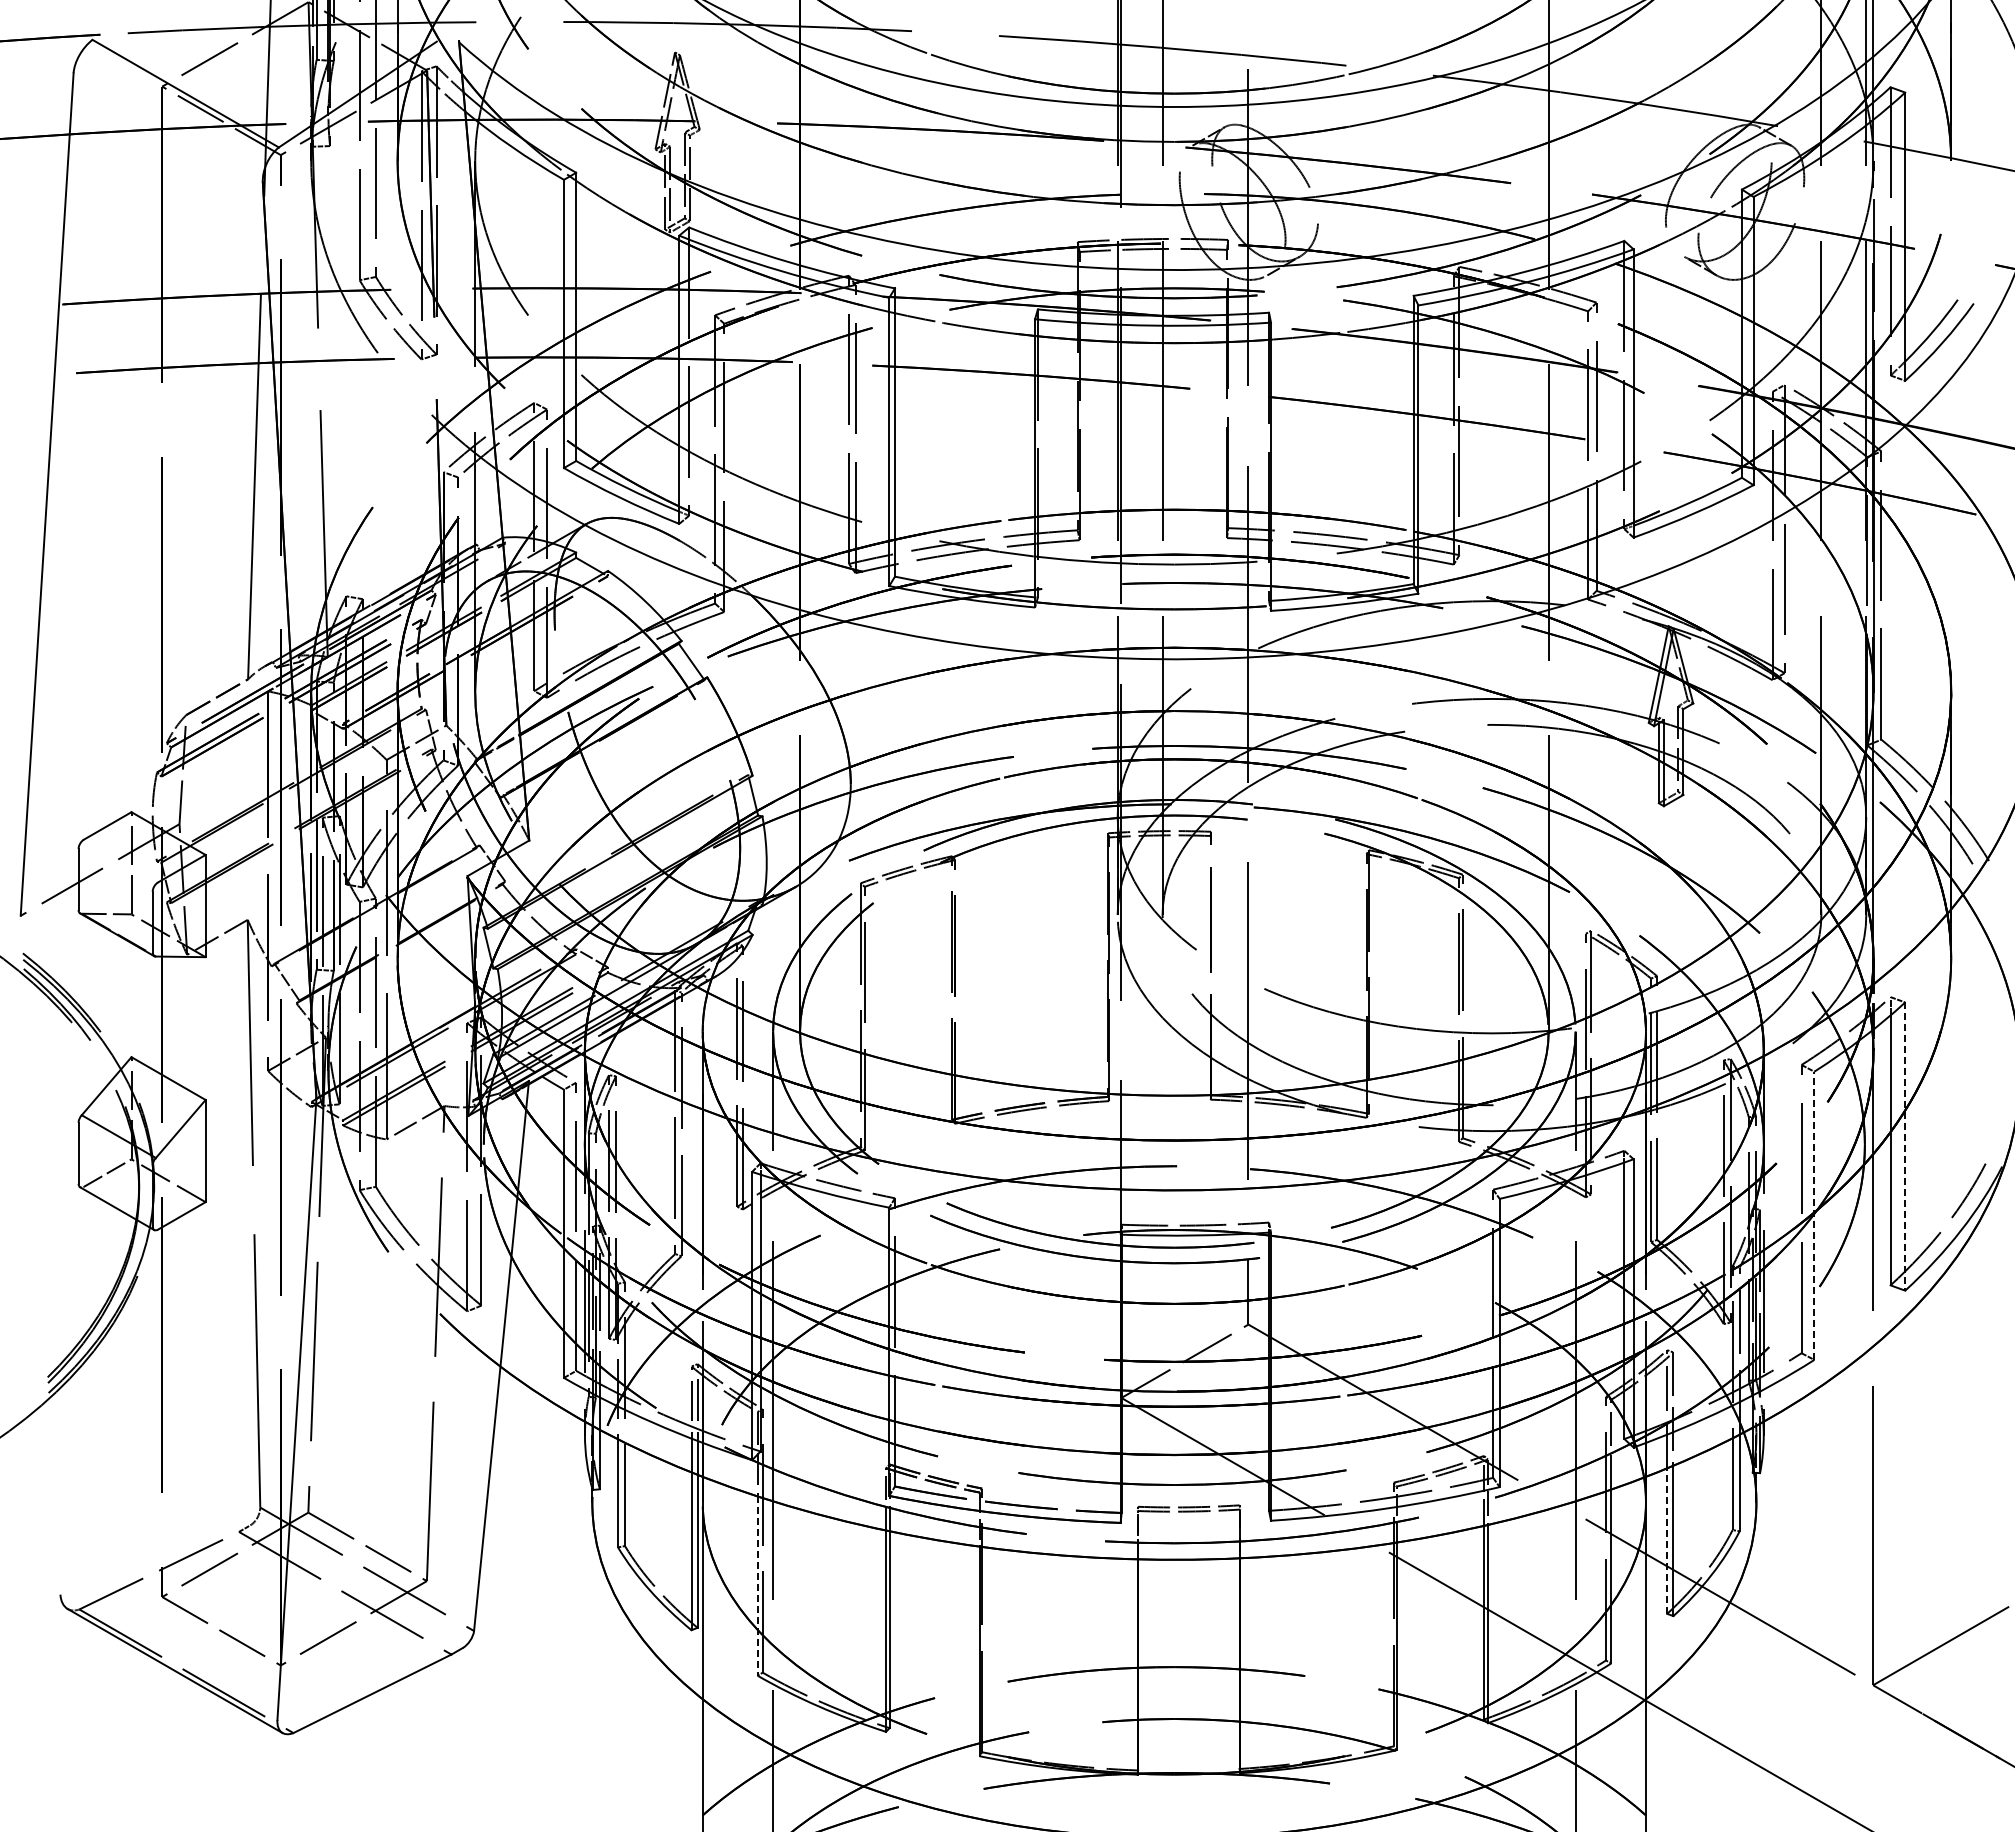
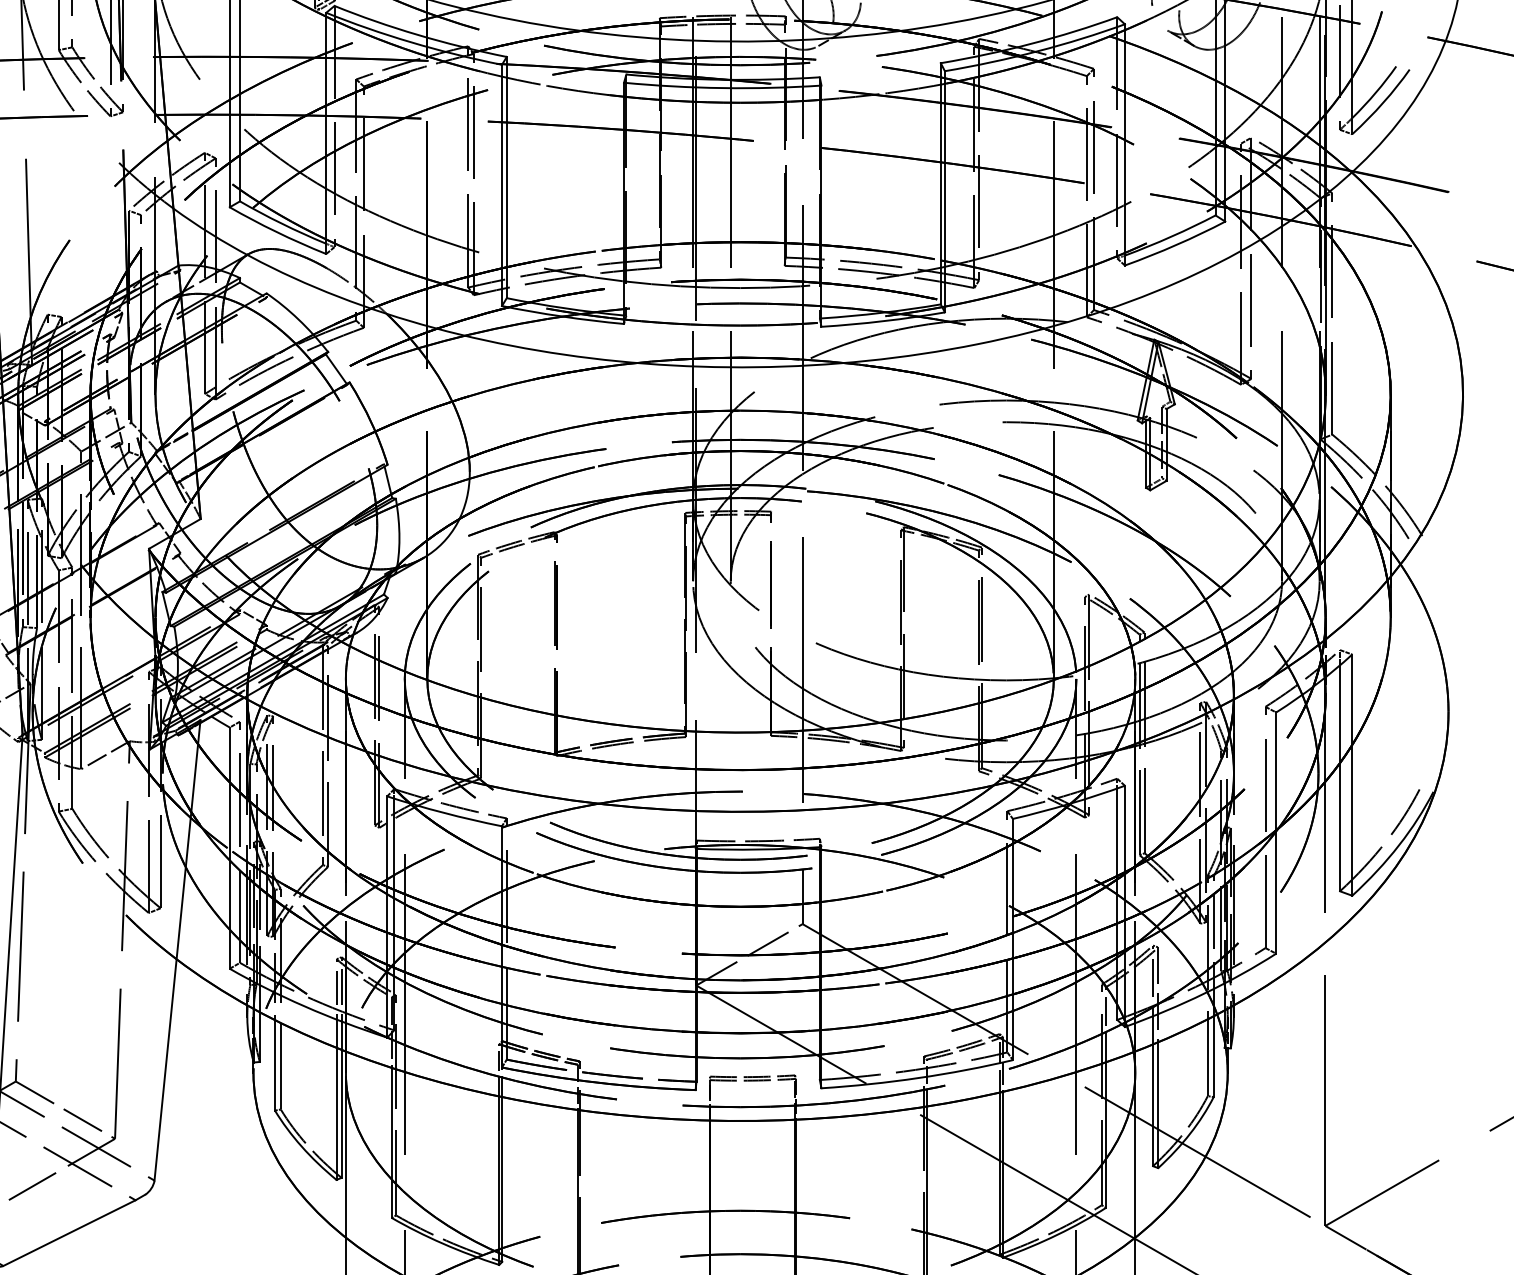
line: (1905, 1147) -> (1352, 775), dashed -> solid
line: (1814, 1215) -> (1276, 832), dashed -> solid
line: (1667, 1541) -> (1153, 1105), dashed -> solid
line: (757, 1586) -> (391, 1143), dashed -> solid

